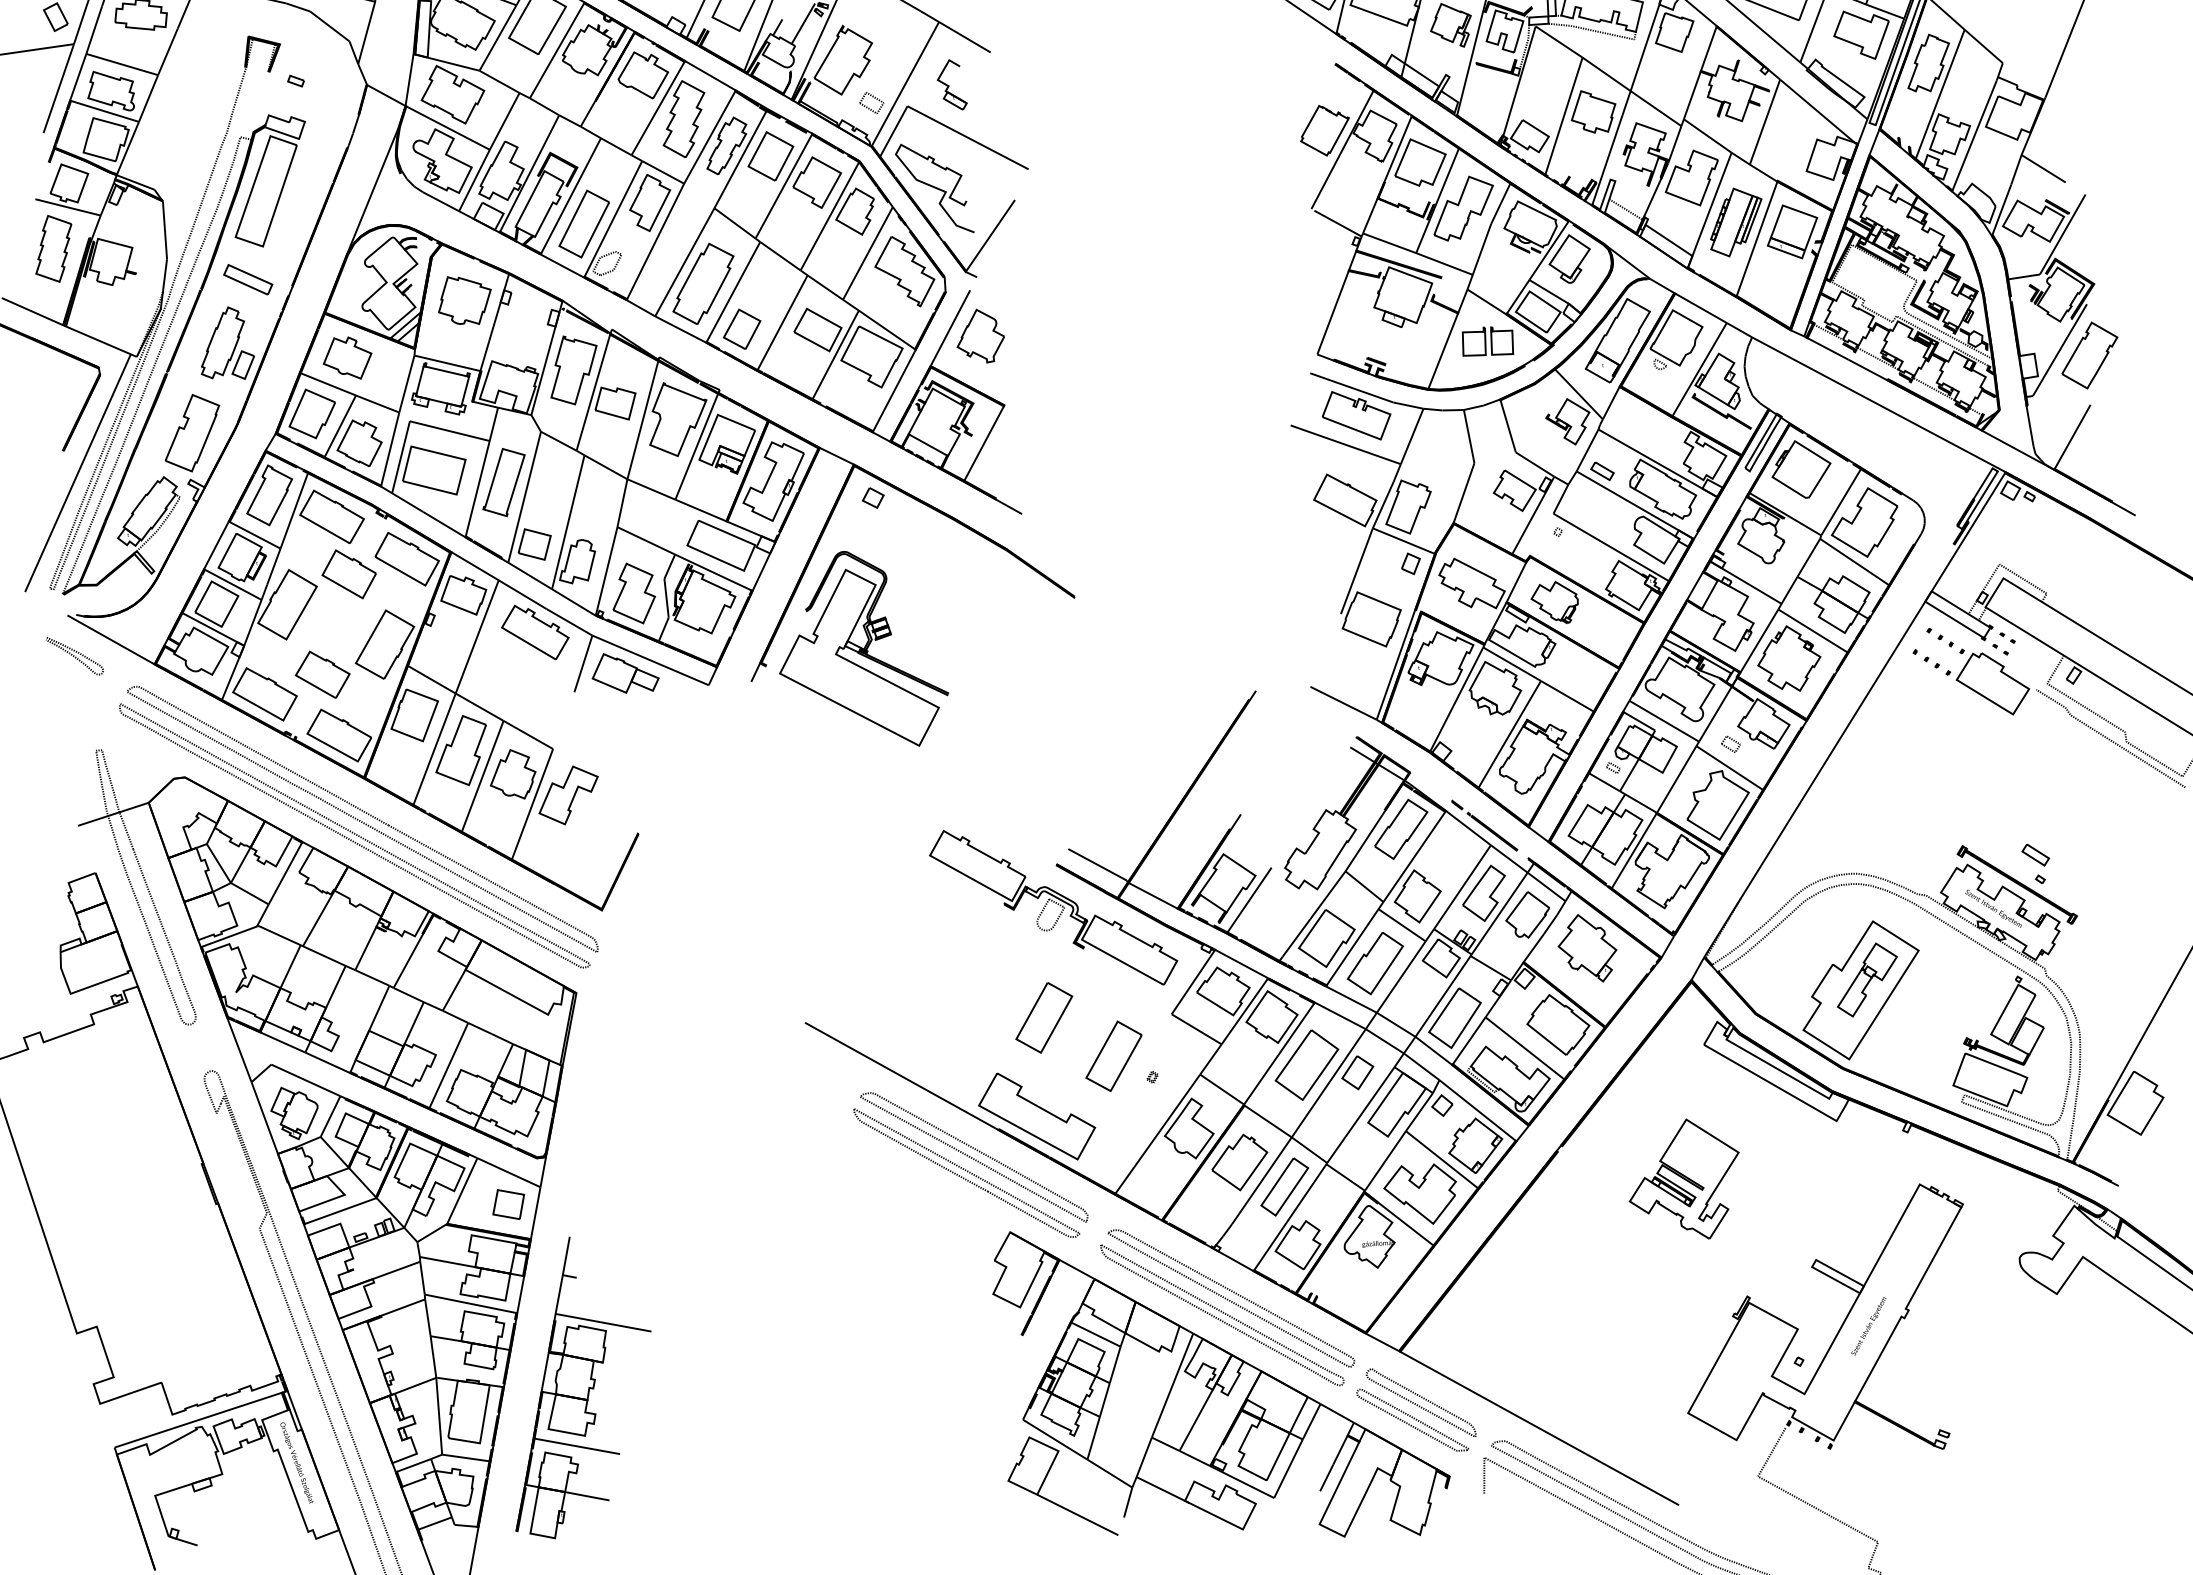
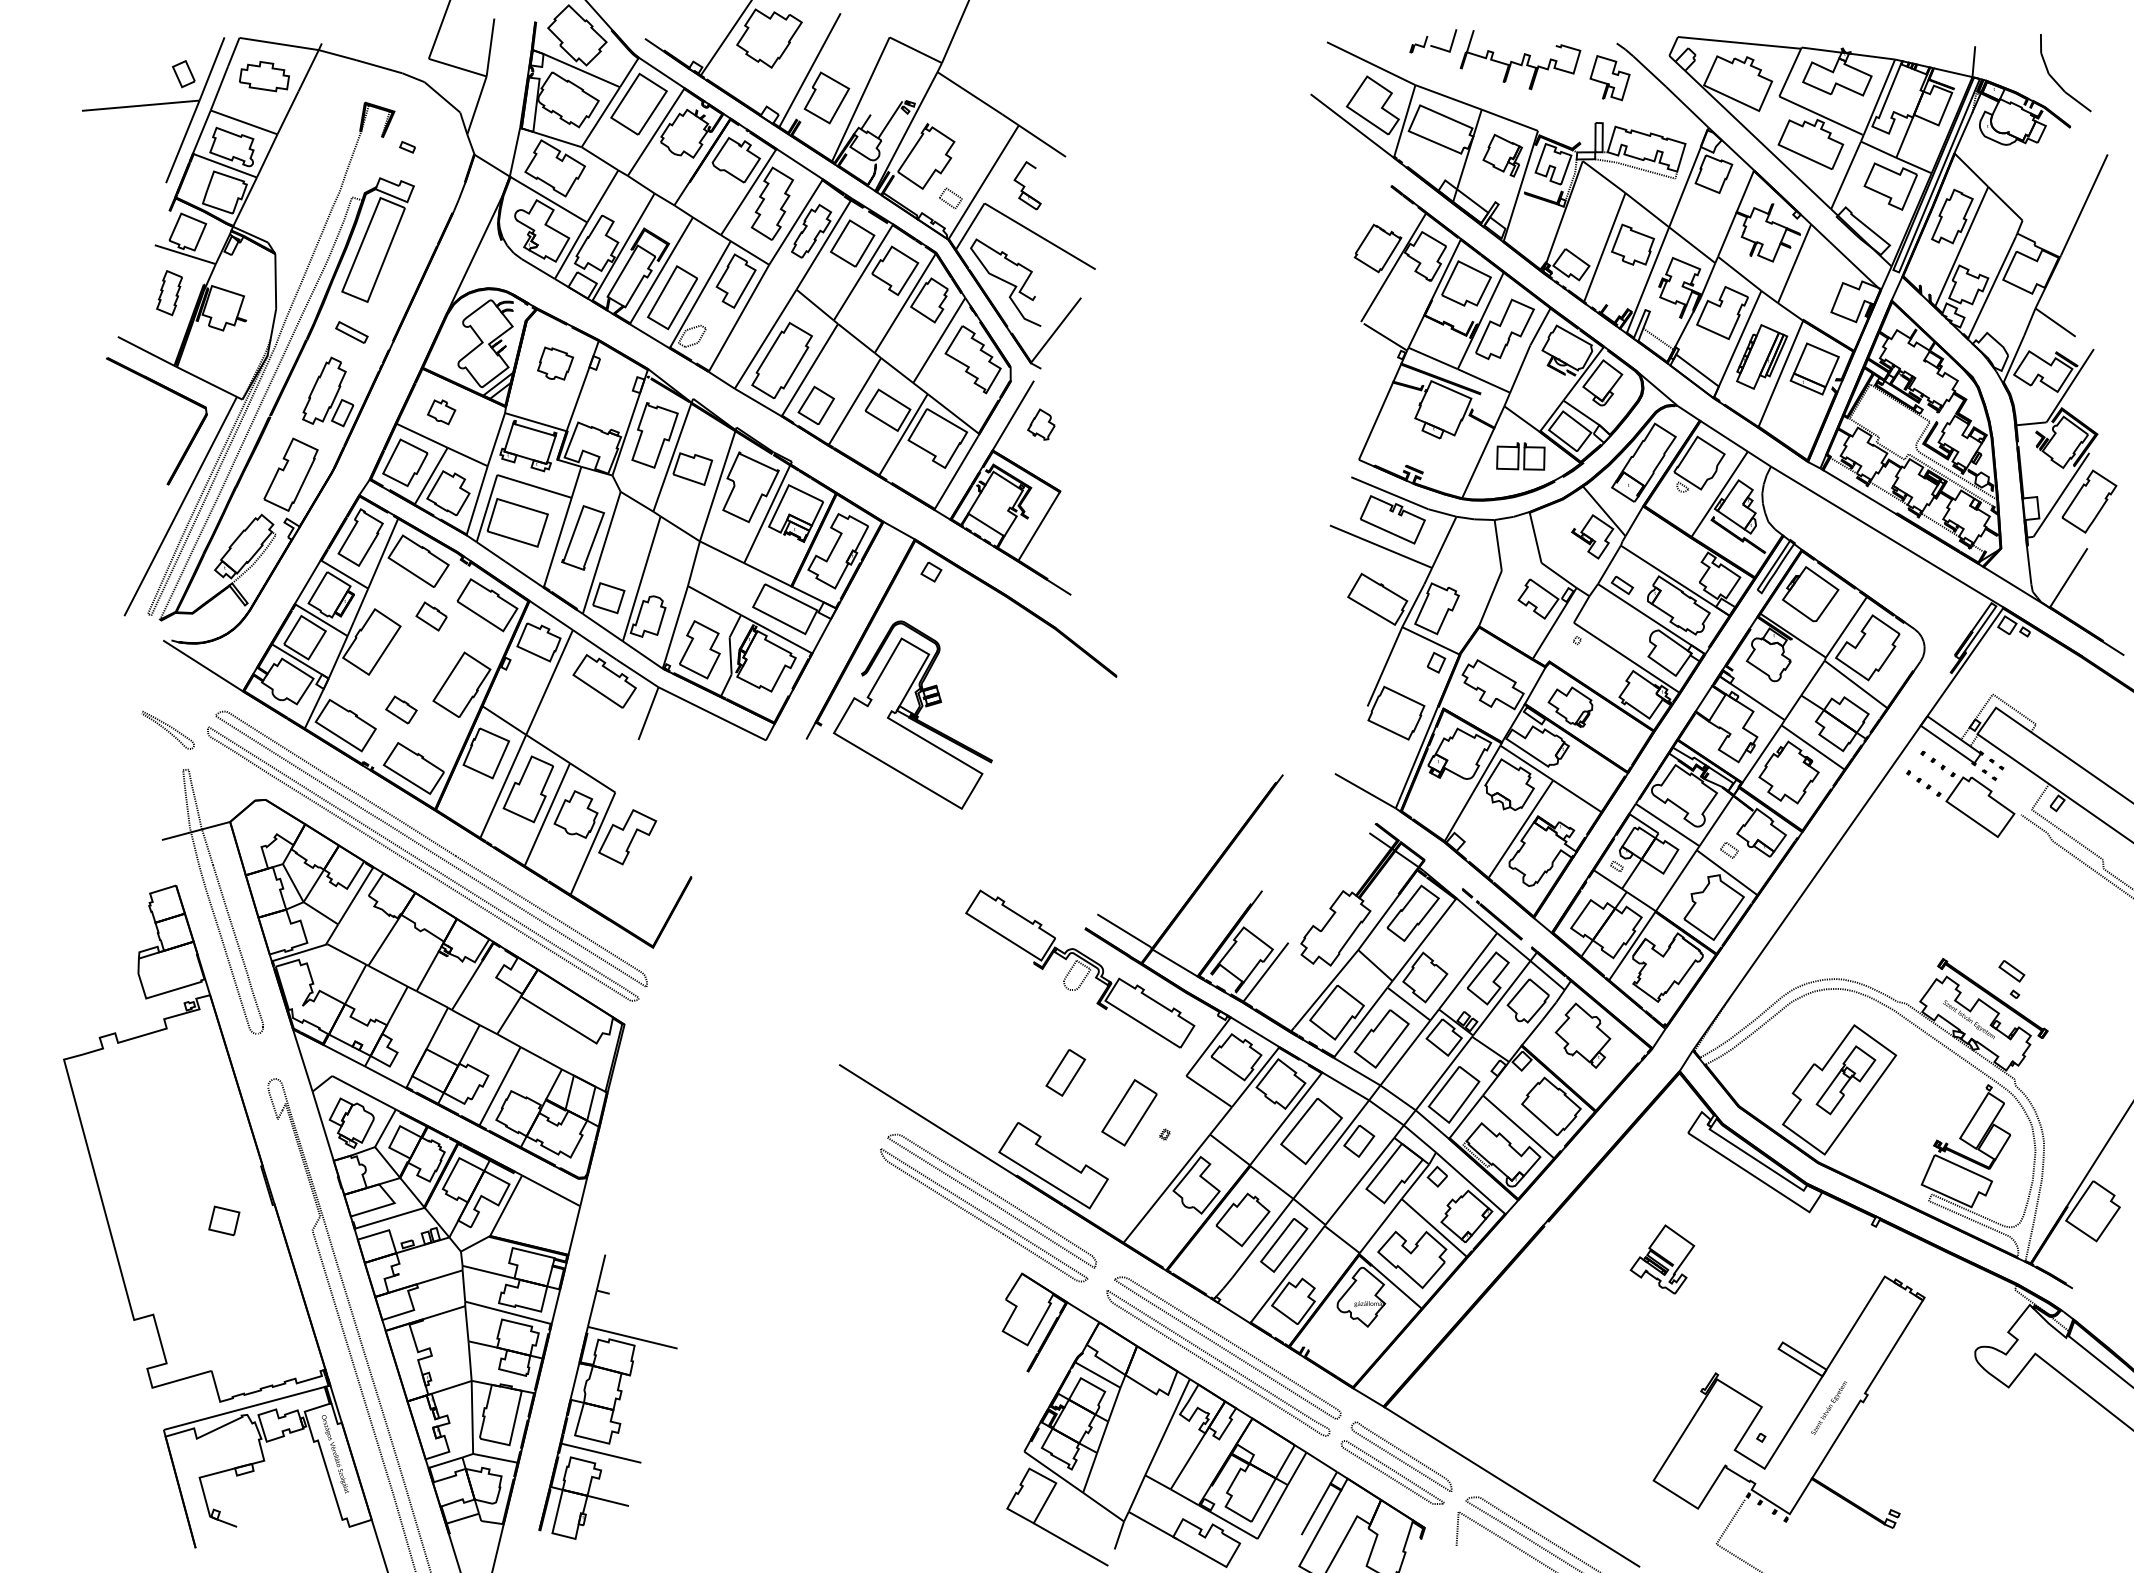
part: (53, 248) -> (169, 292), size x0.7
part: (247, 279) -> (351, 332), size x0.7
part: (464, 300) -> (555, 363), size x0.7
part: (980, 335) -> (1041, 424), size x0.6
part: (347, 358) -> (441, 412), size x0.6
part: (348, 574) -> (431, 616), size x0.6
curve: (74, 655) -> (167, 729), moved
part: (625, 673) -> (687, 724), removed
part: (322, 674) -> (401, 709), size x0.6
part: (1044, 1017) -> (1065, 1072), size x0.7
part: (1684, 1179) -> (1662, 1259), size x0.6
part: (508, 1204) -> (224, 1220), moved

